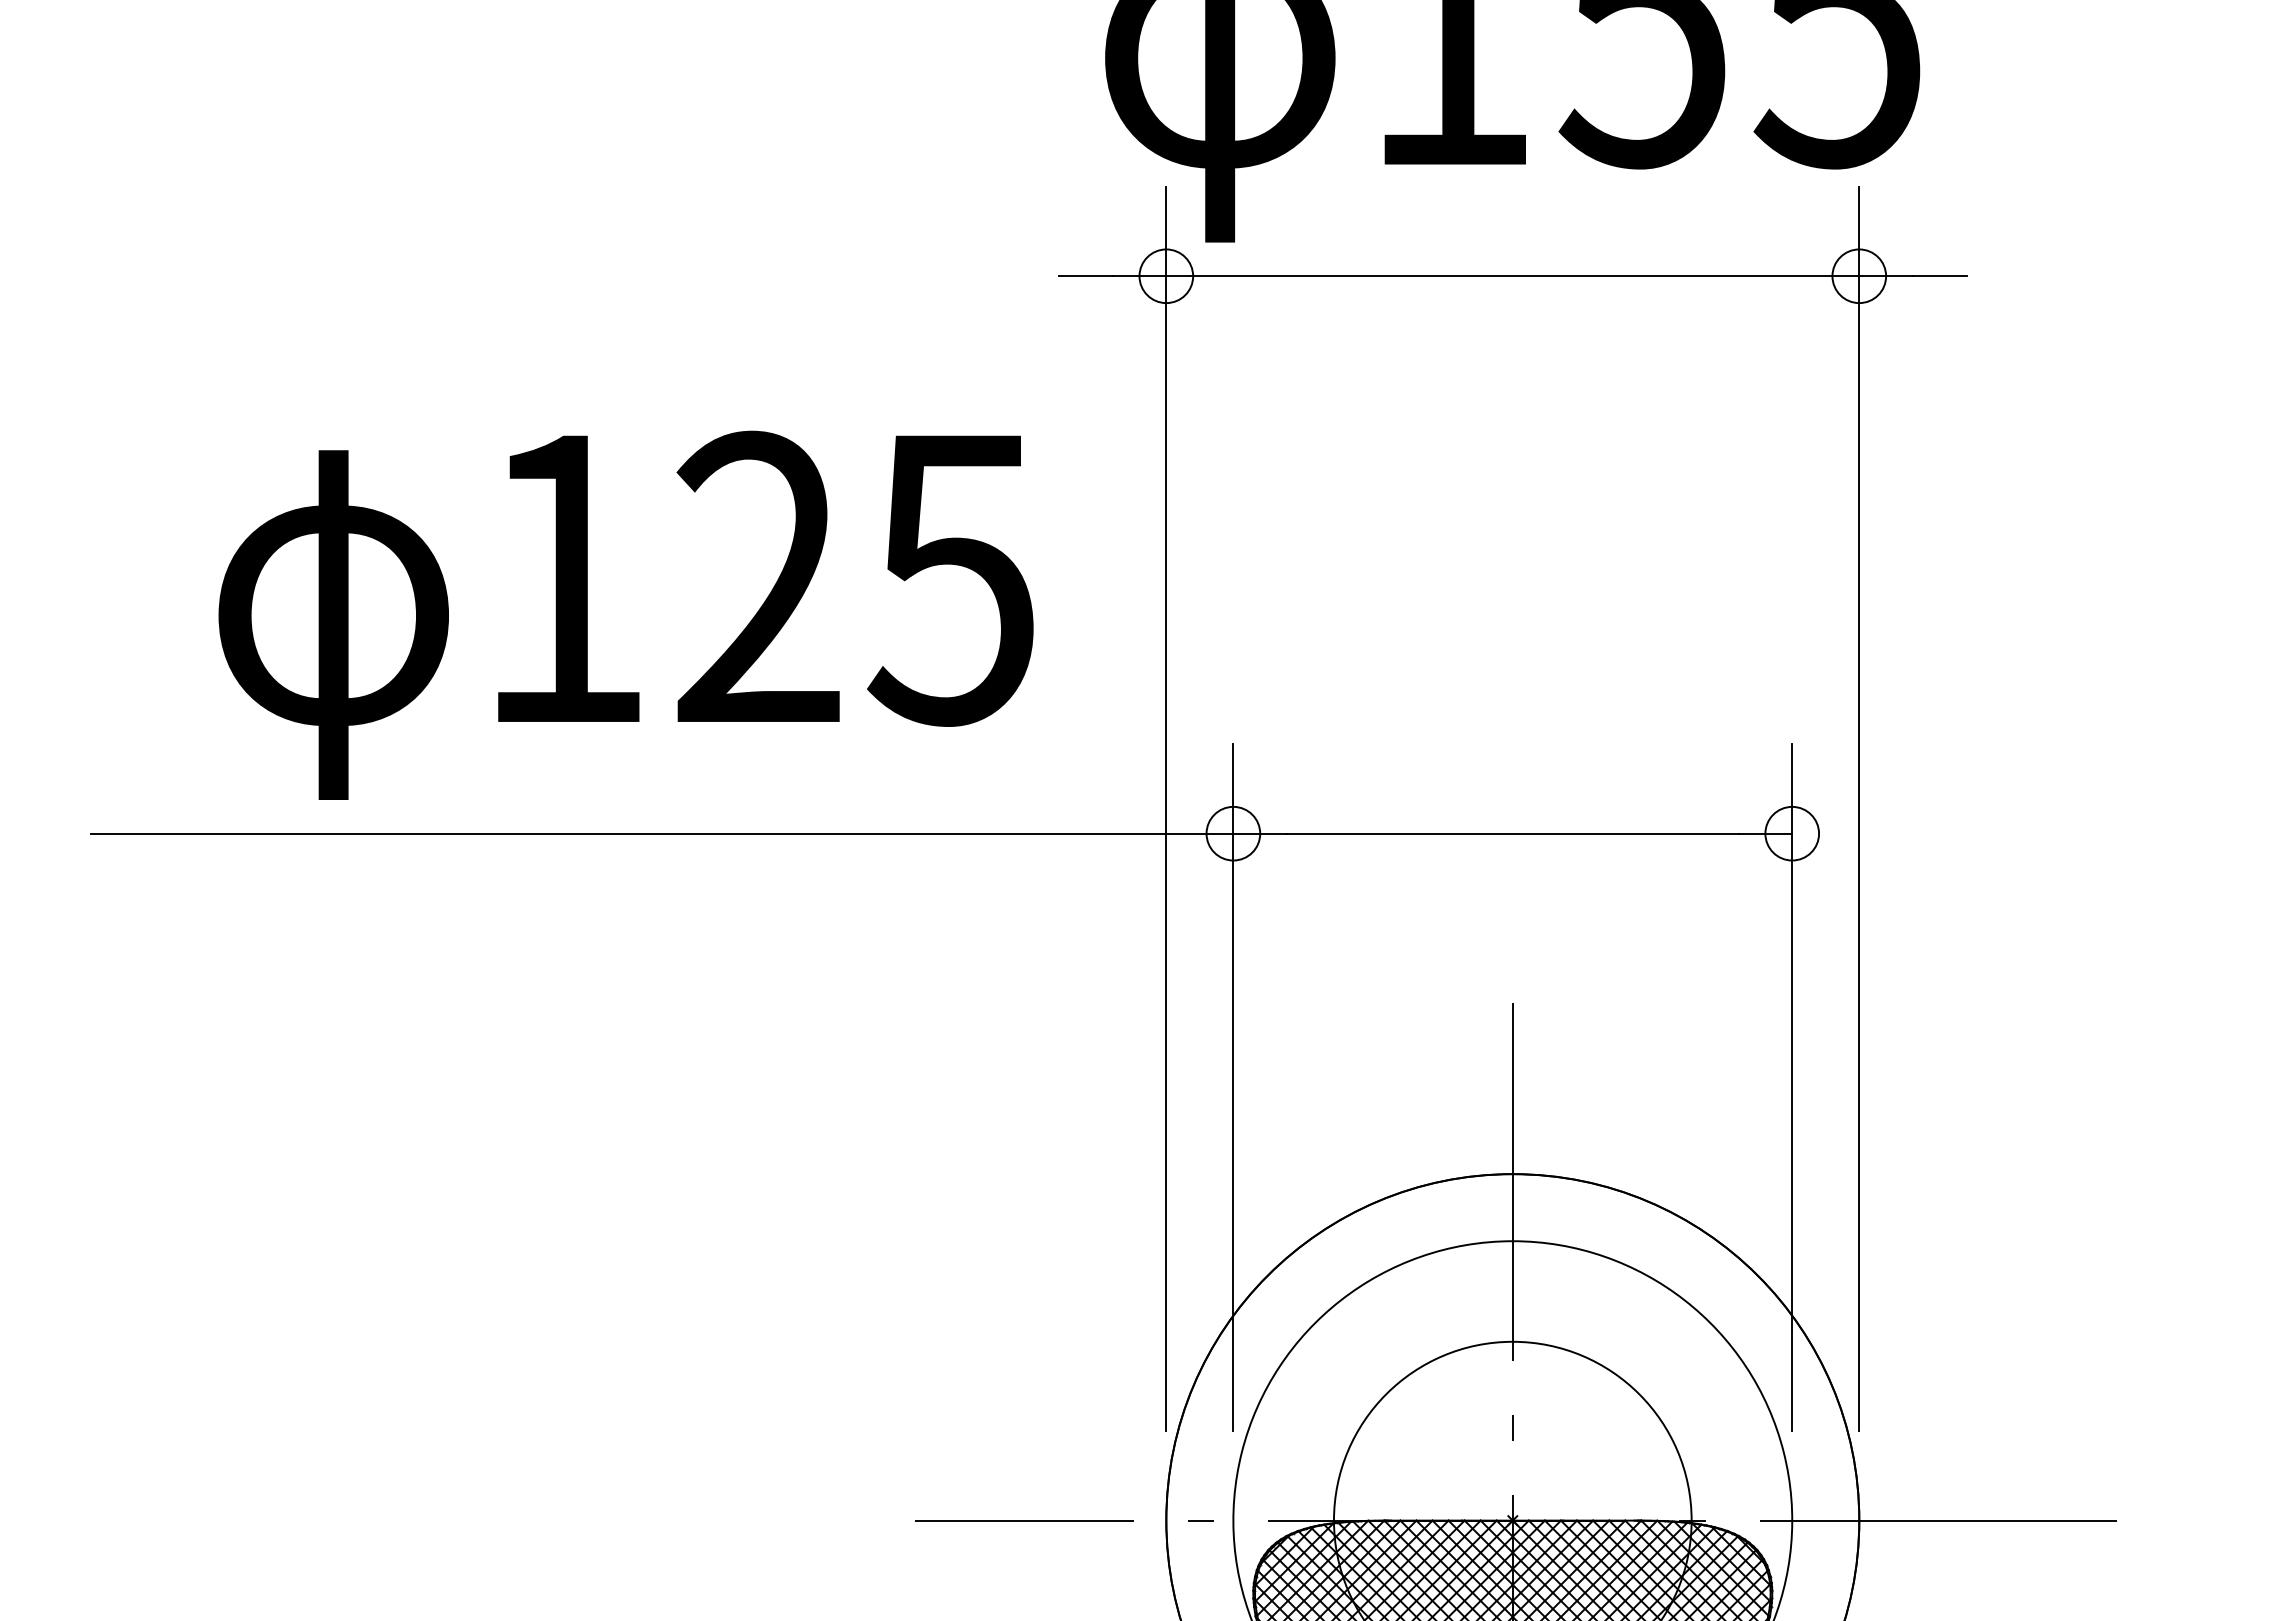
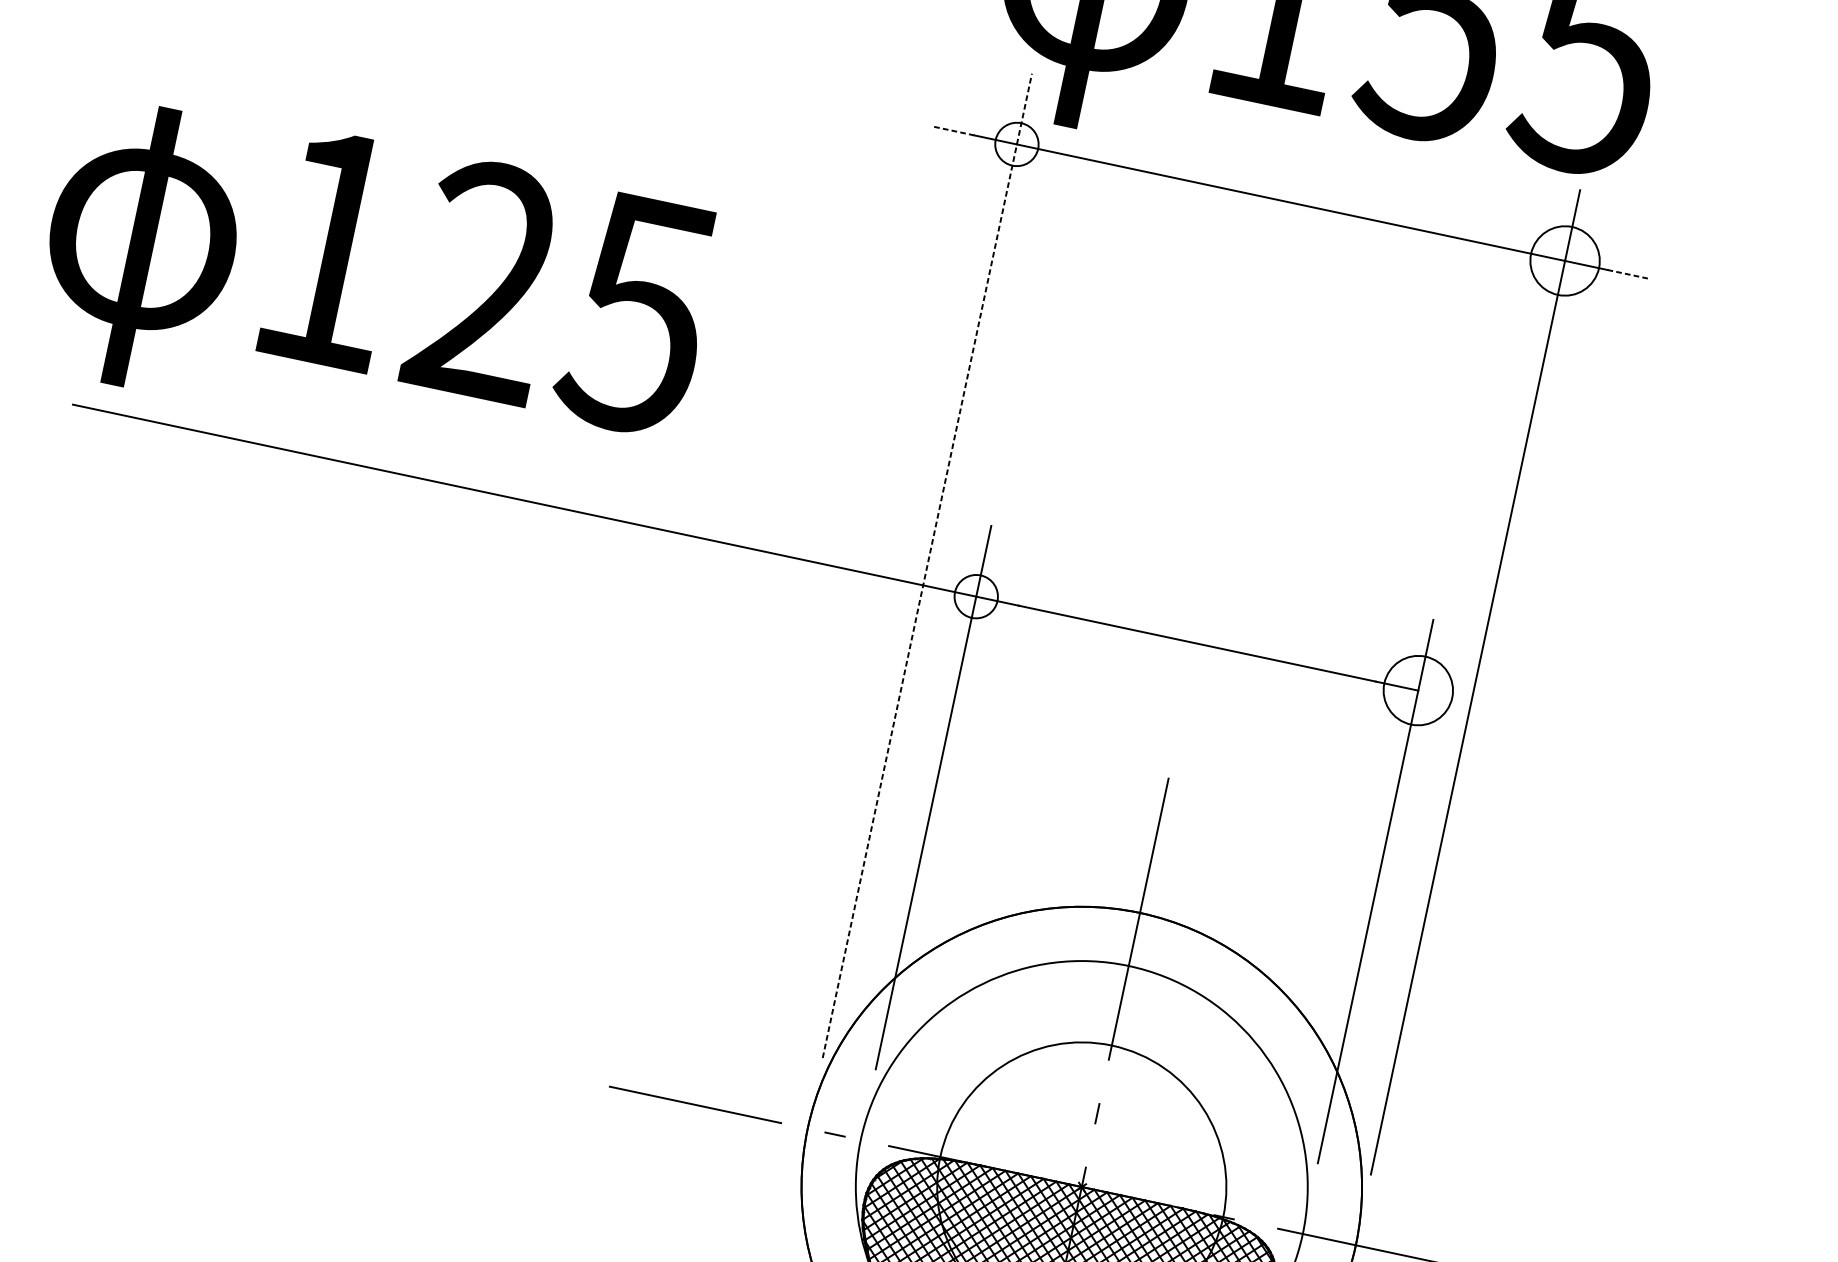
line: (1085, 276) -> (952, 131), solid -> dashed
circle: (1859, 276) -> (1565, 261), size x1.6
line: (1939, 276) -> (1628, 274), solid -> dashed
text: (625, 614) -> (374, 287), moved
line: (1166, 808) -> (927, 565), solid -> dashed
circle: (1792, 833) -> (1418, 690), size x1.6

